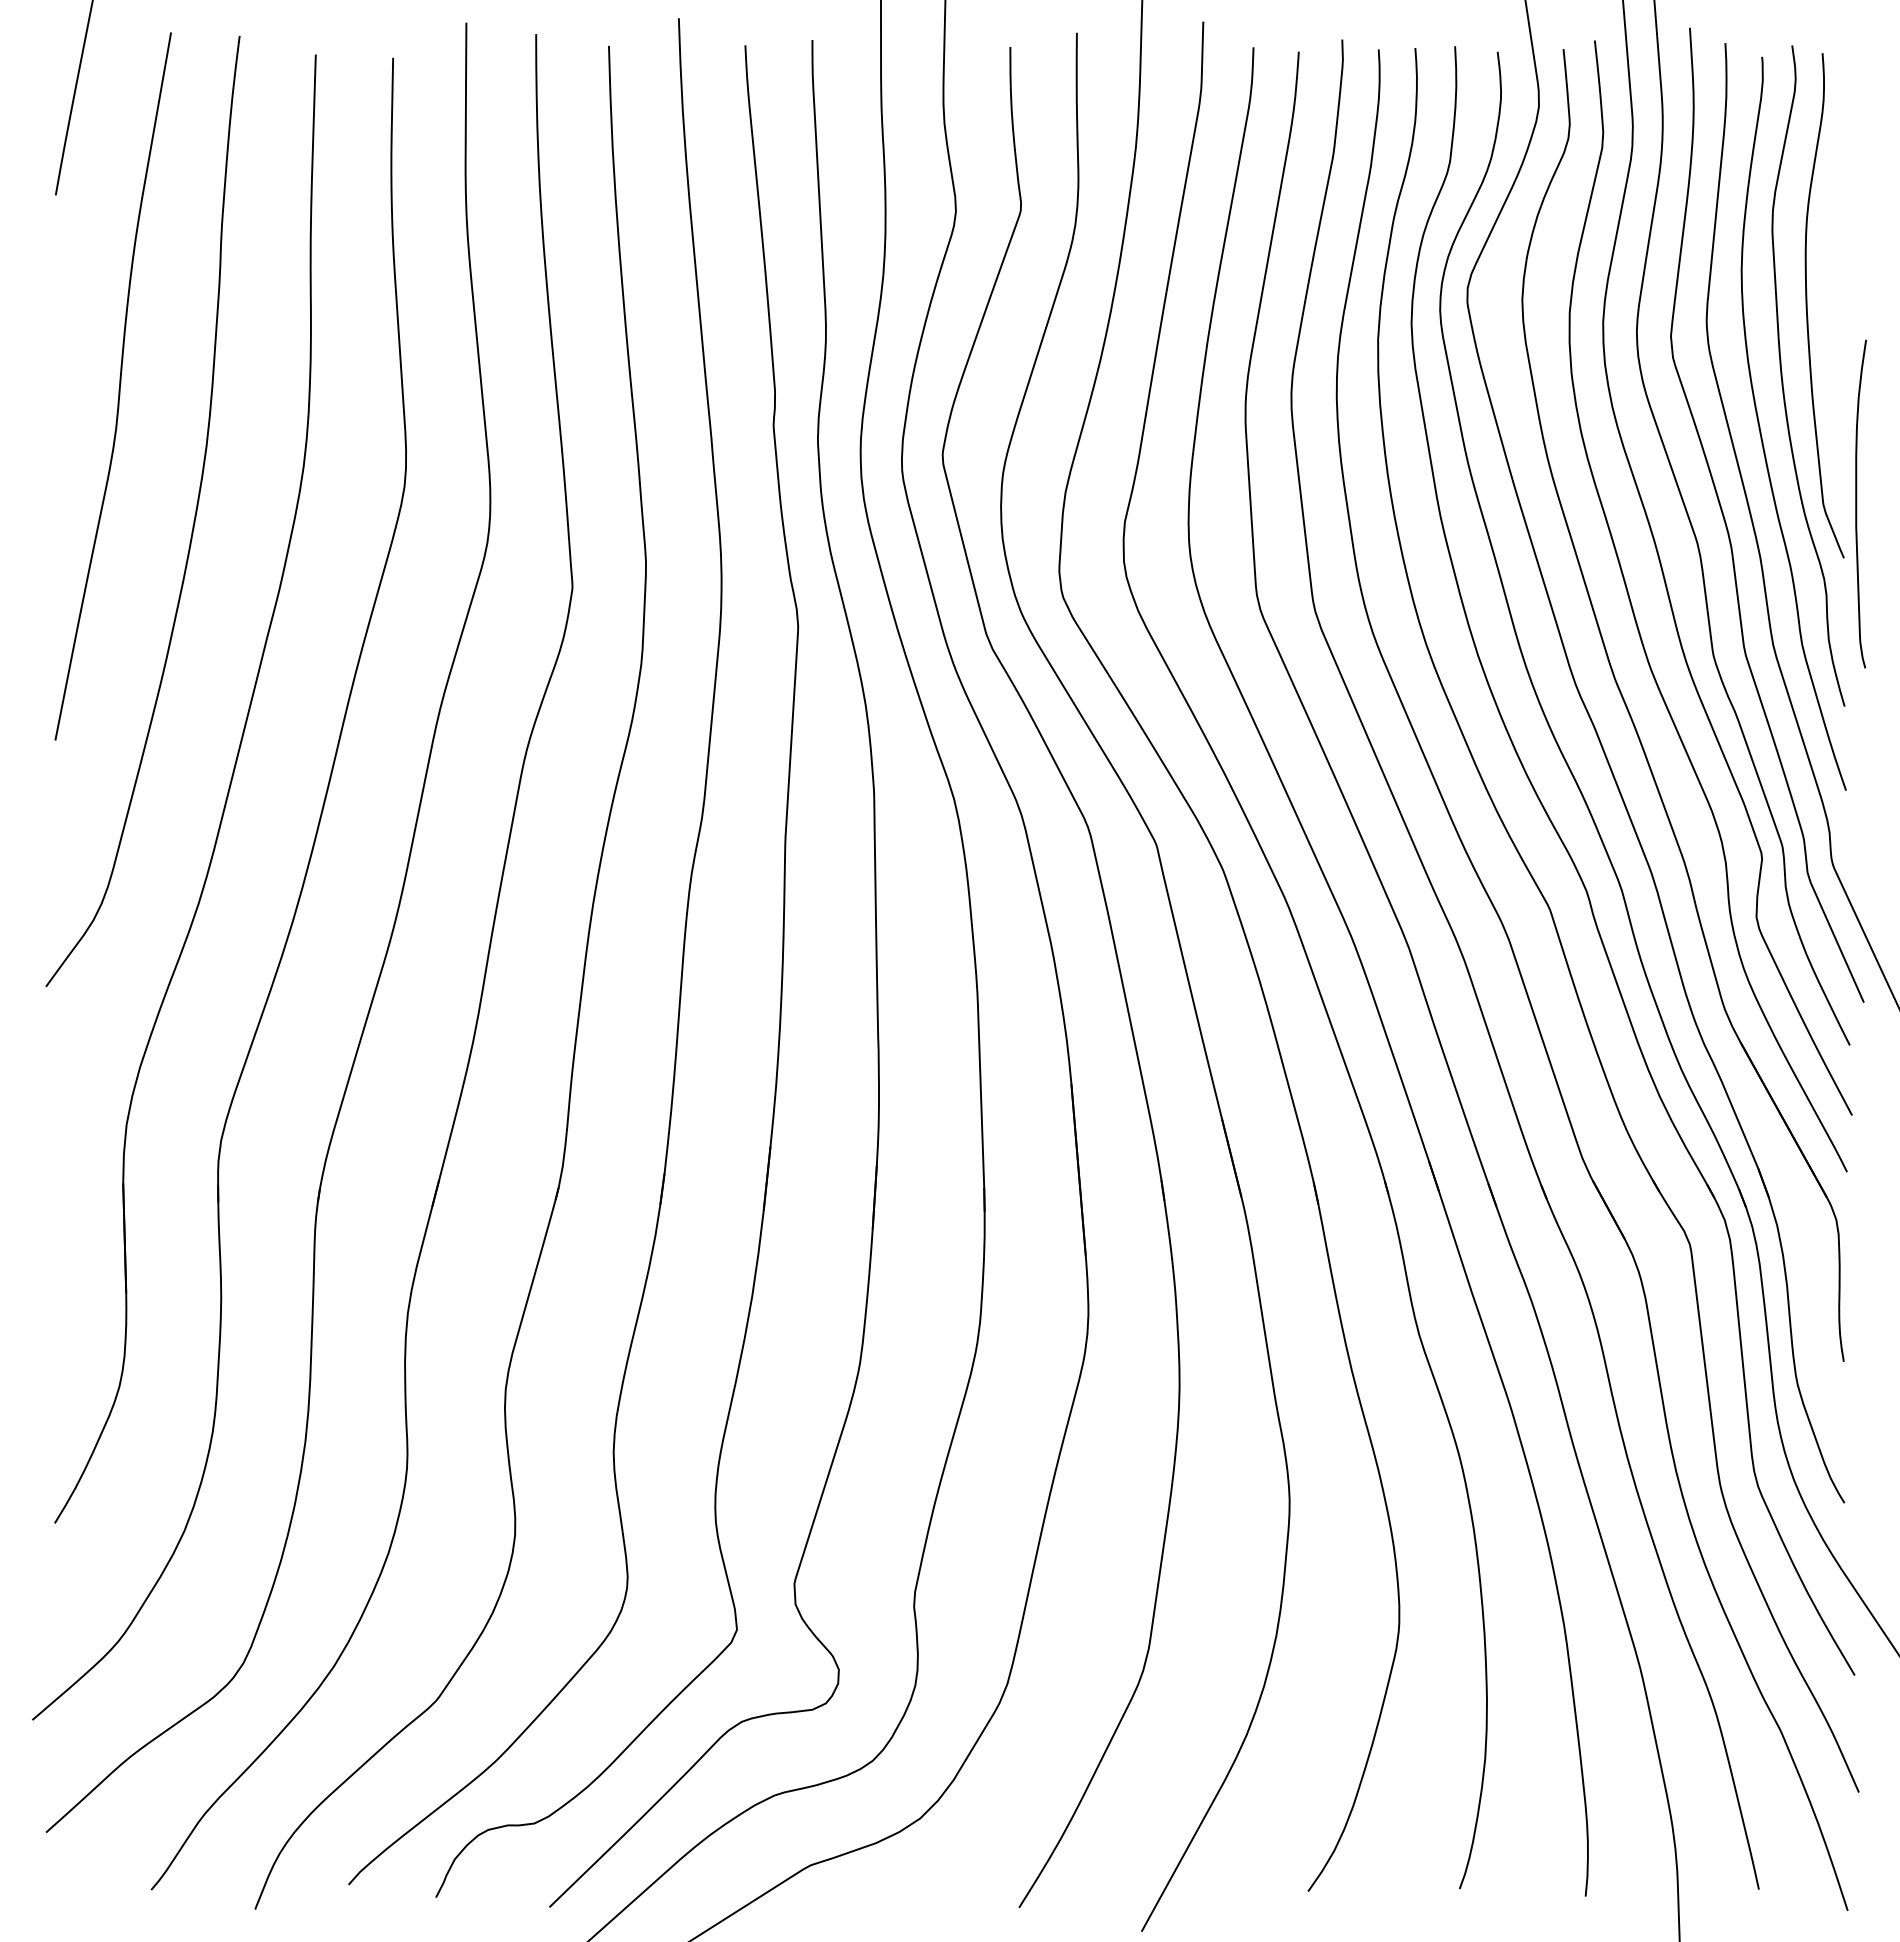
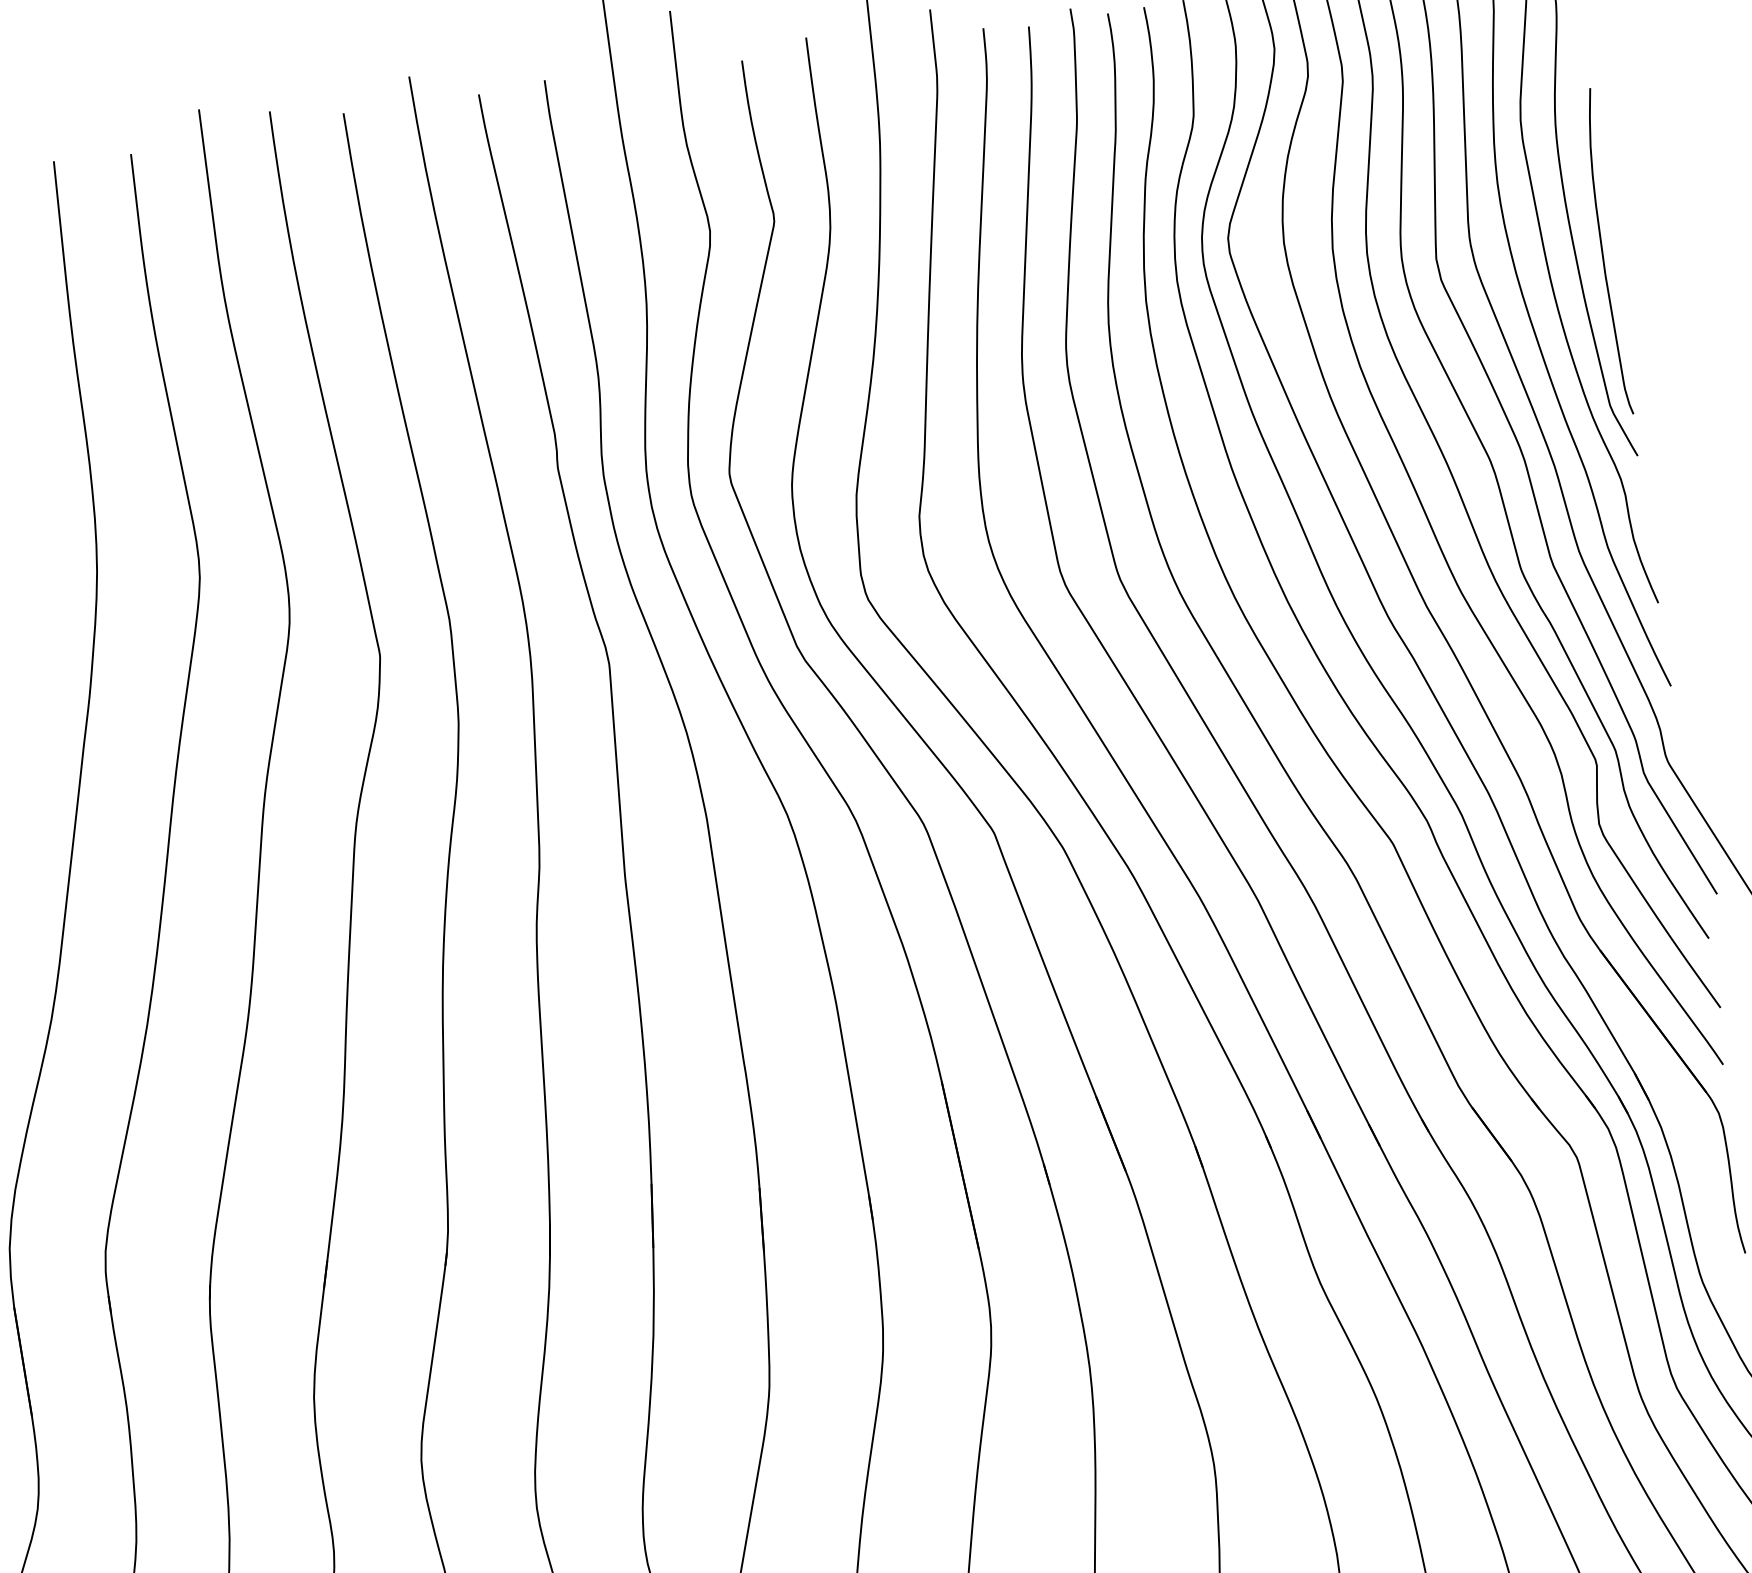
curve: (1857, 503) -> (1603, 251), moved

